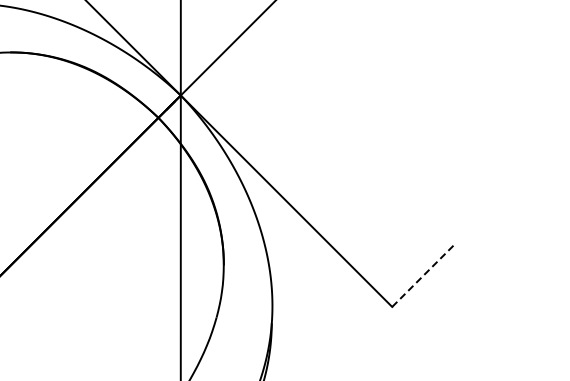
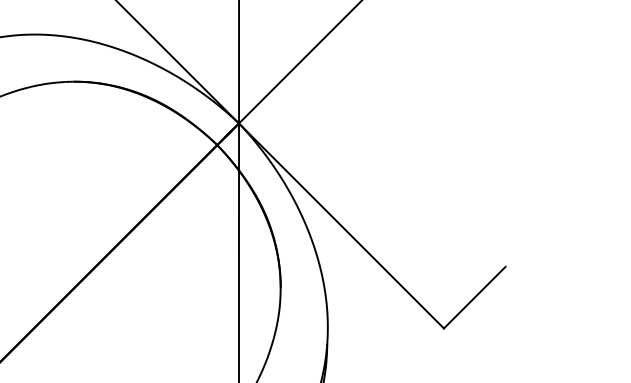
line: (423, 275) -> (474, 297), dashed -> solid

